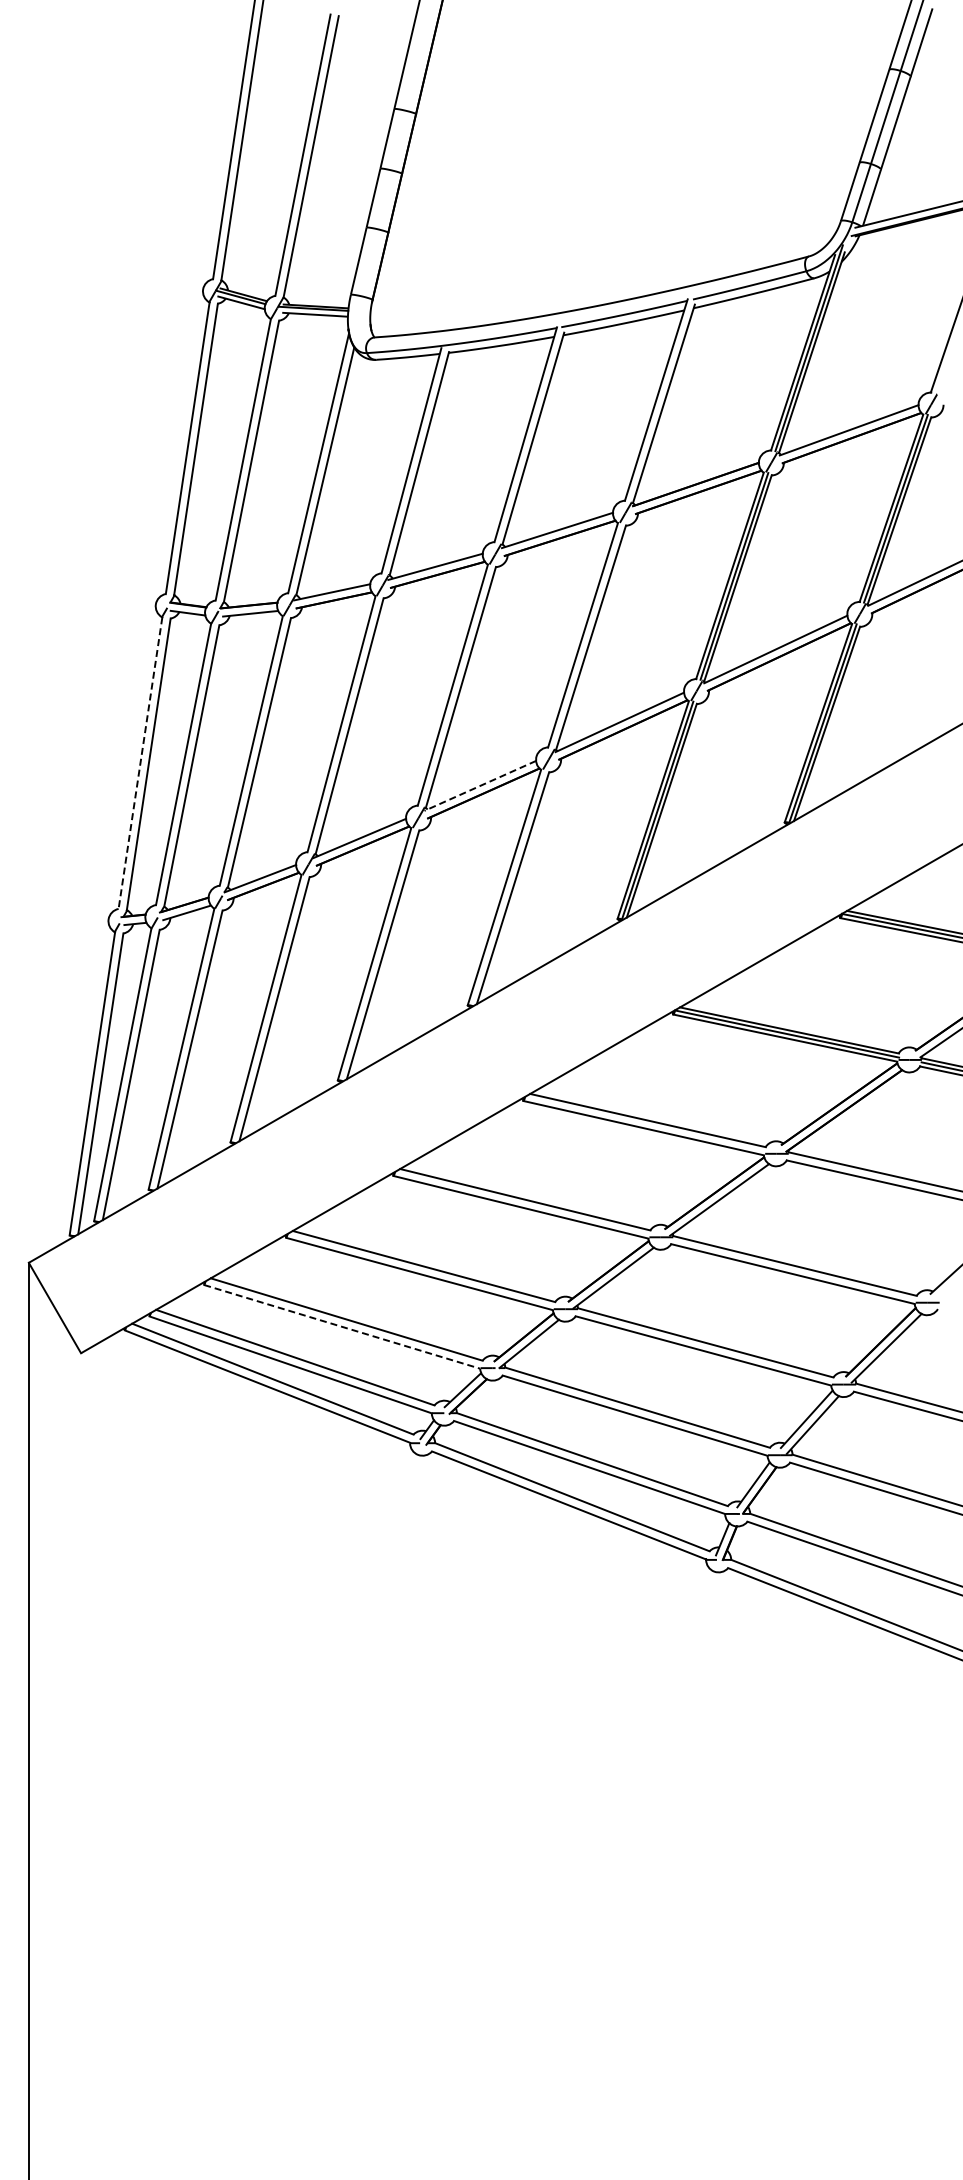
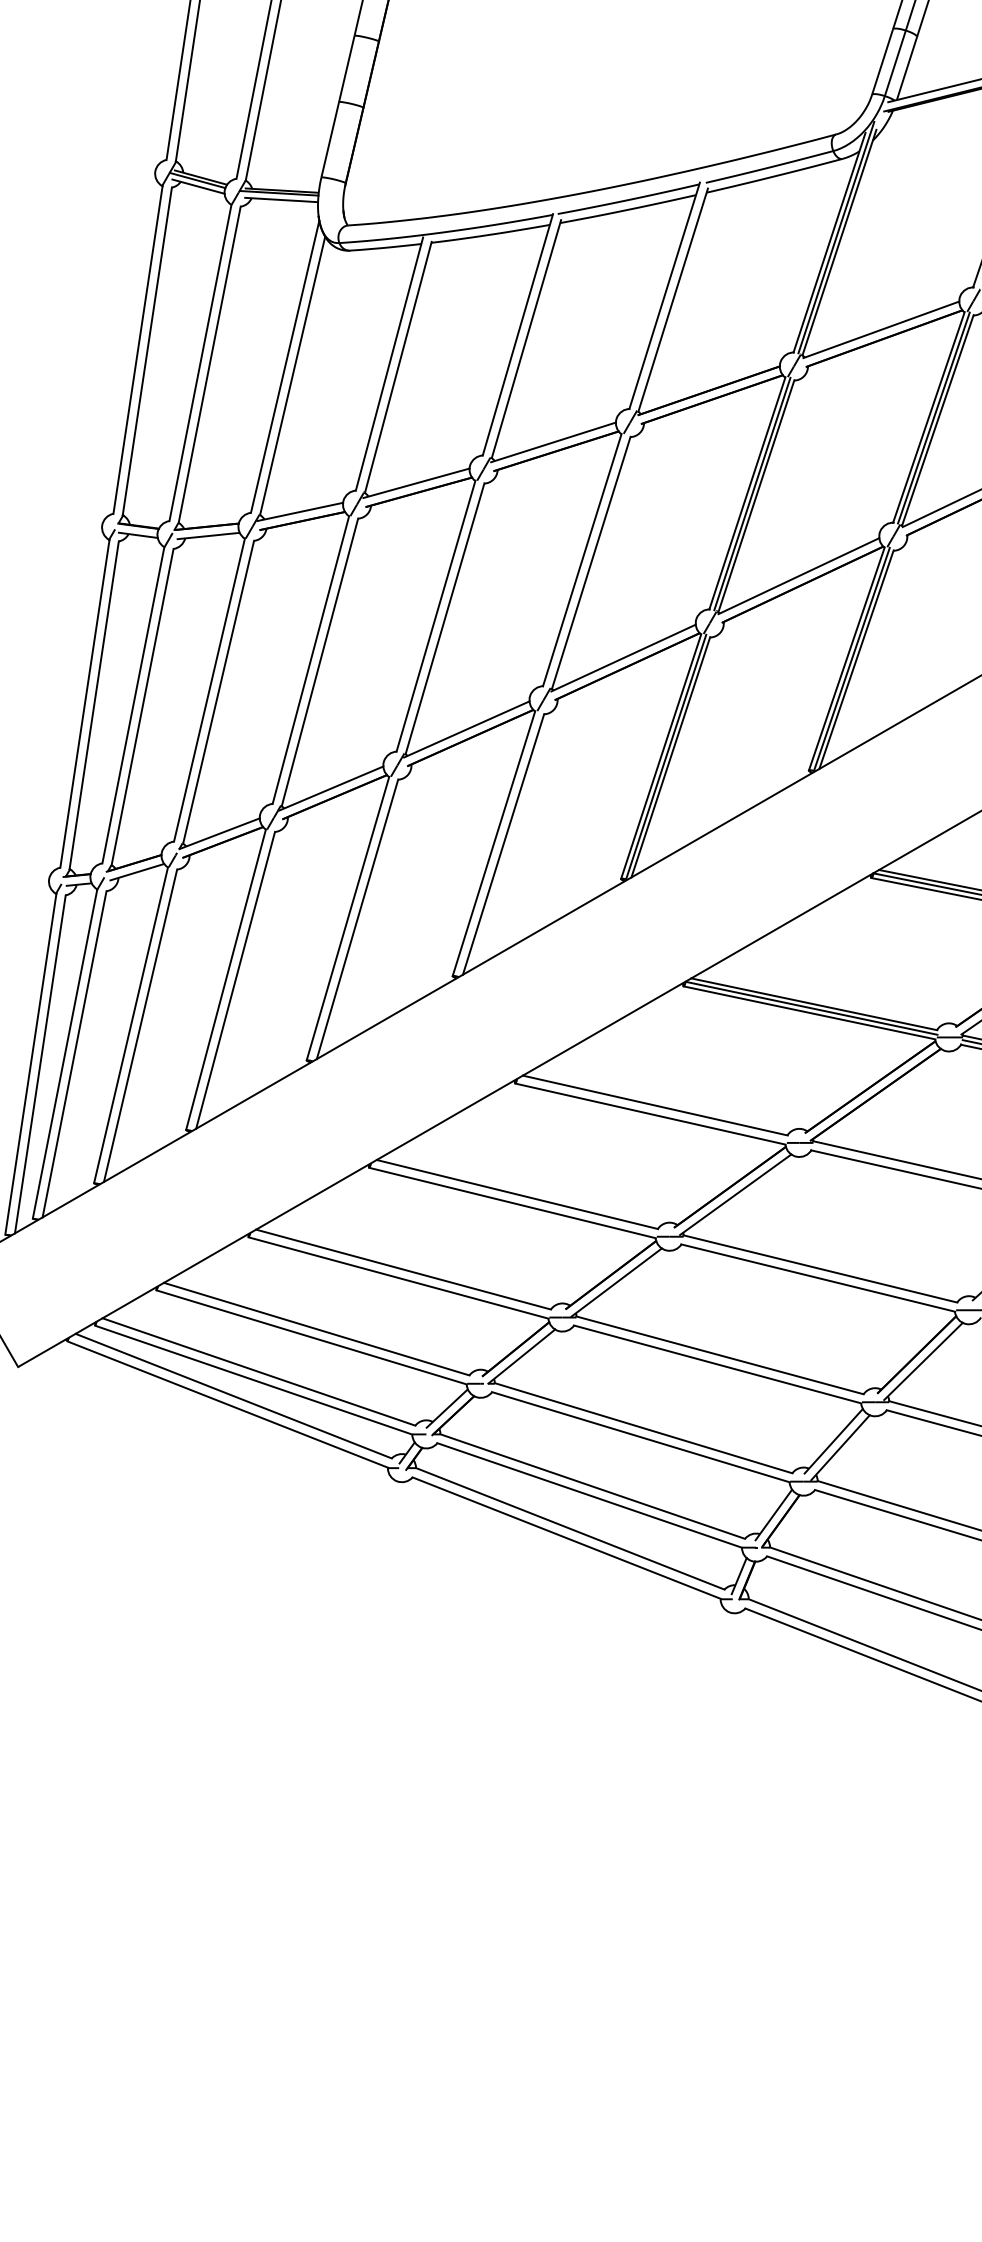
line: (140, 763) -> (84, 704), dashed -> solid
line: (479, 786) -> (465, 730), dashed -> solid
line: (342, 1327) -> (311, 1338), dashed -> solid

